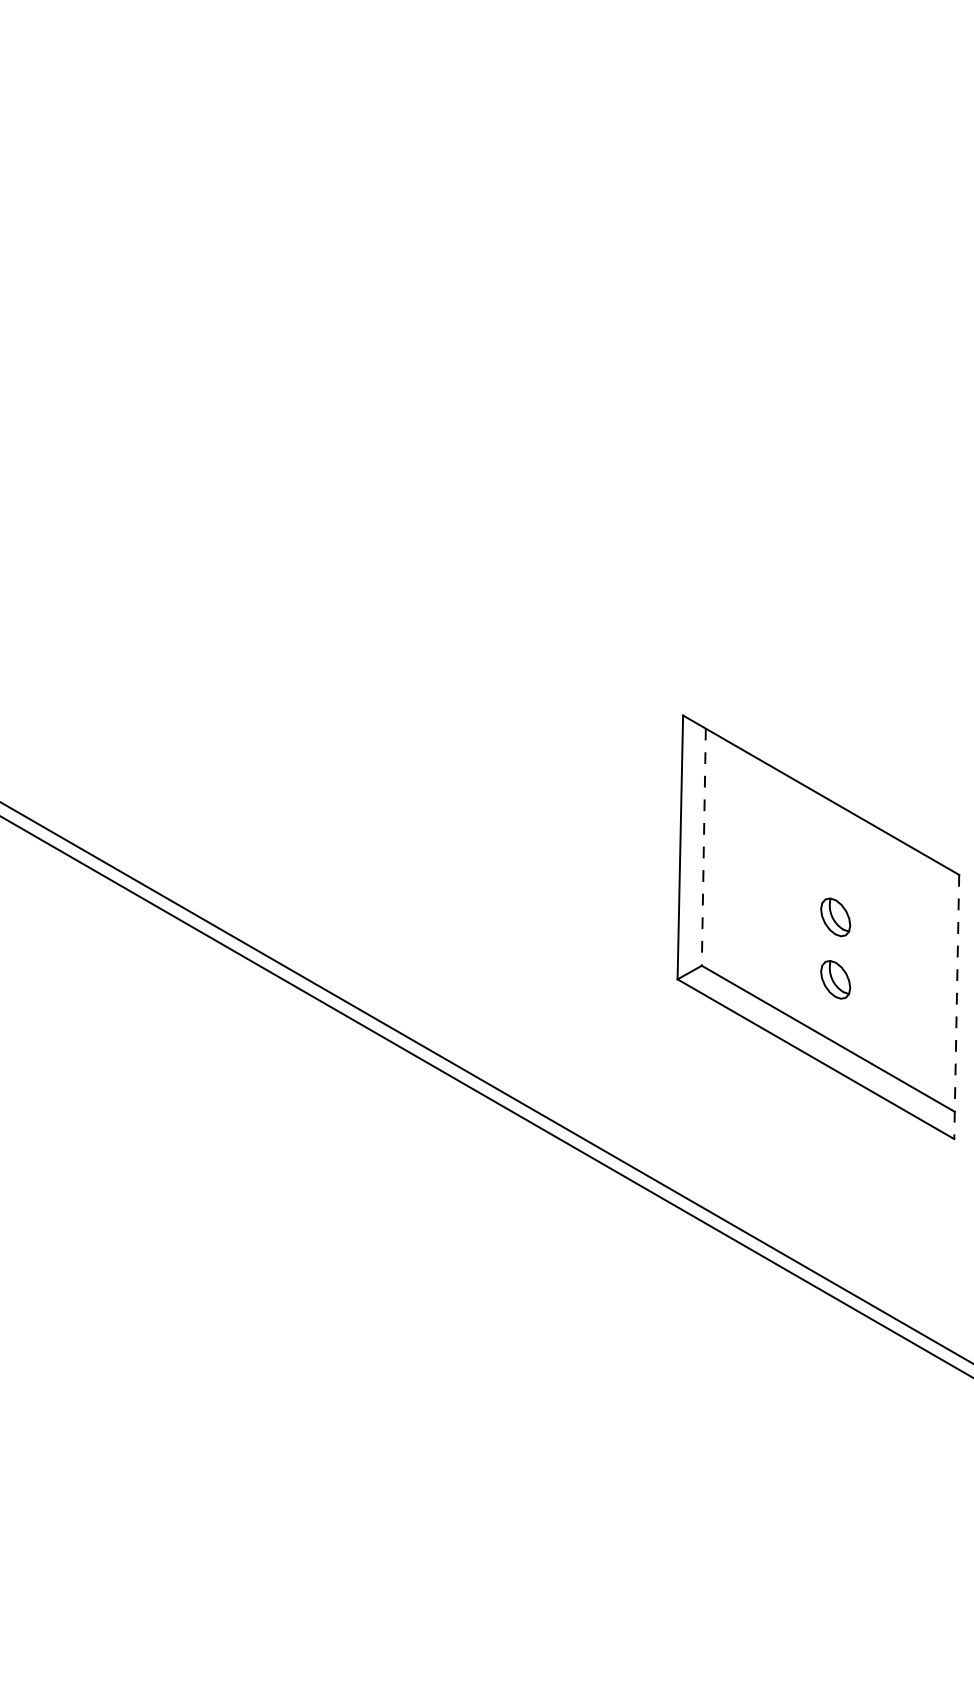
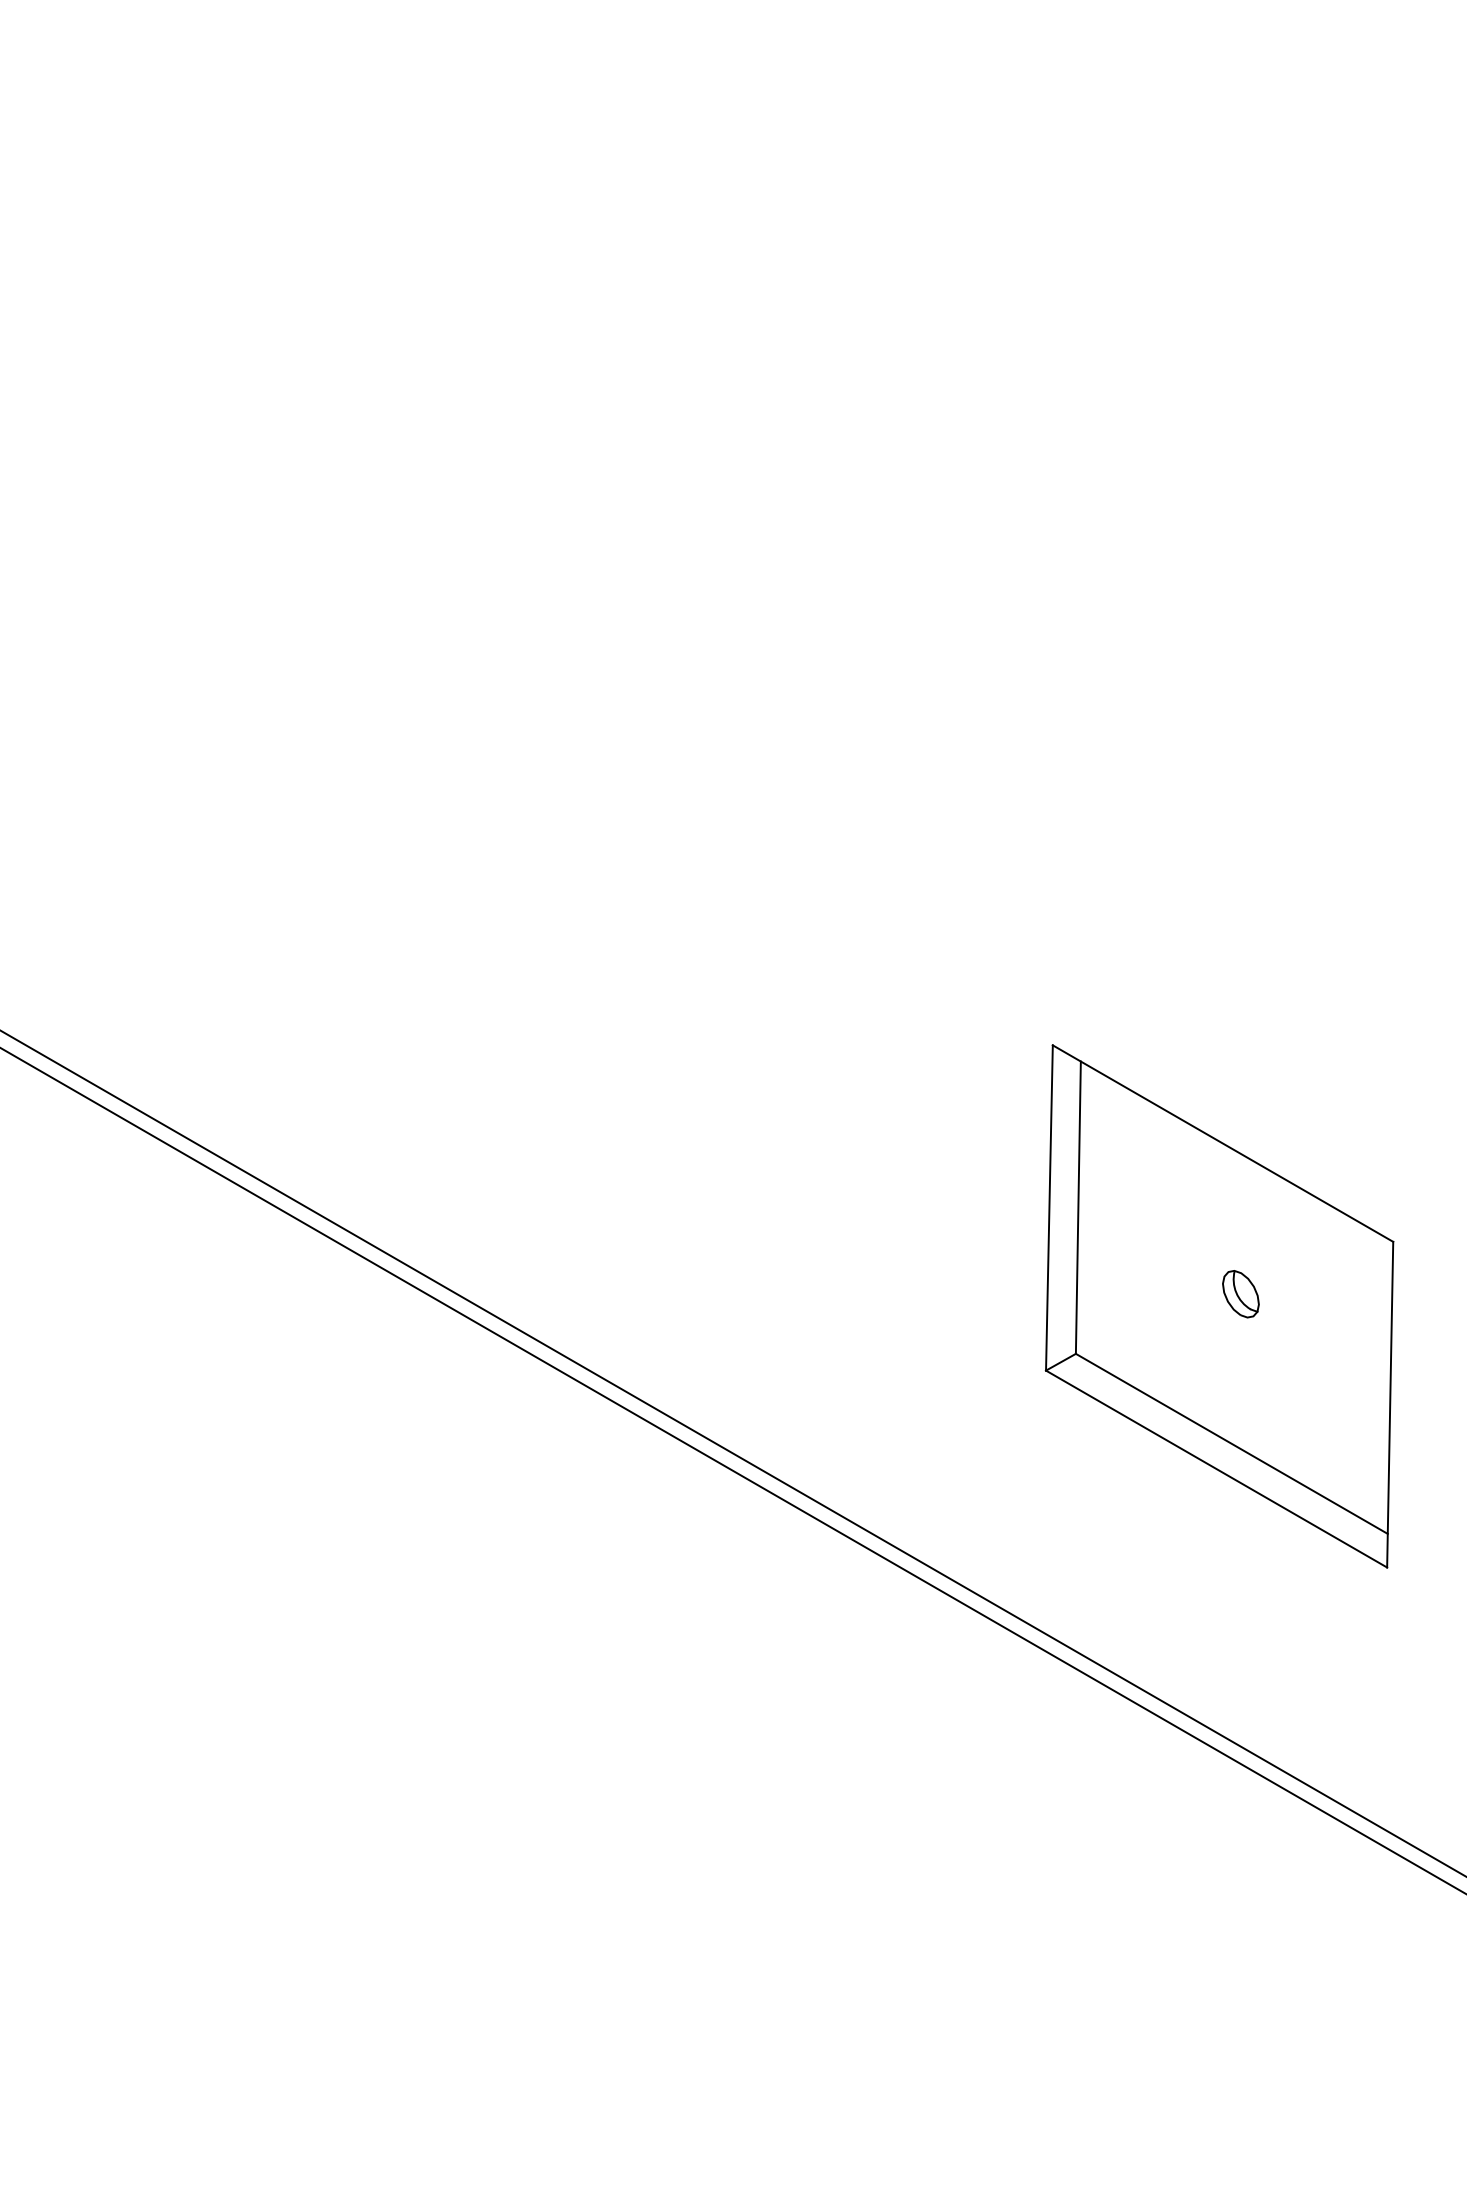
line: (703, 847) -> (1078, 1208), dashed -> solid
part: (835, 980) -> (1240, 1371), removed
line: (956, 1006) -> (1390, 1404), dashed -> solid

